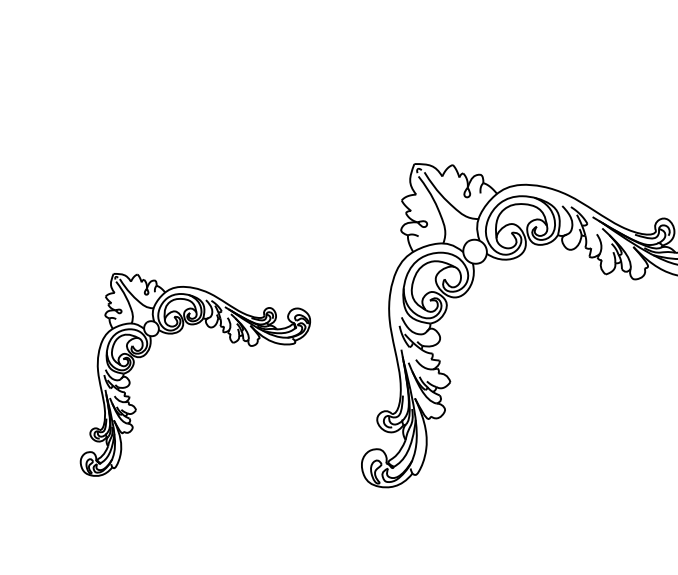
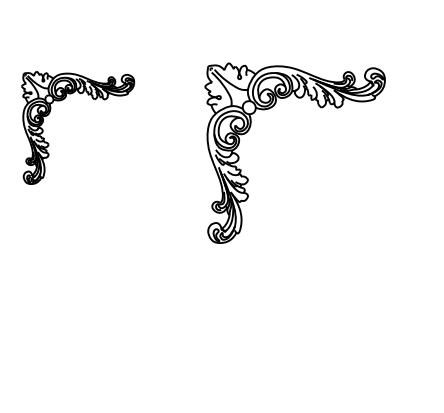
part: (176, 334) -> (63, 100), moved

